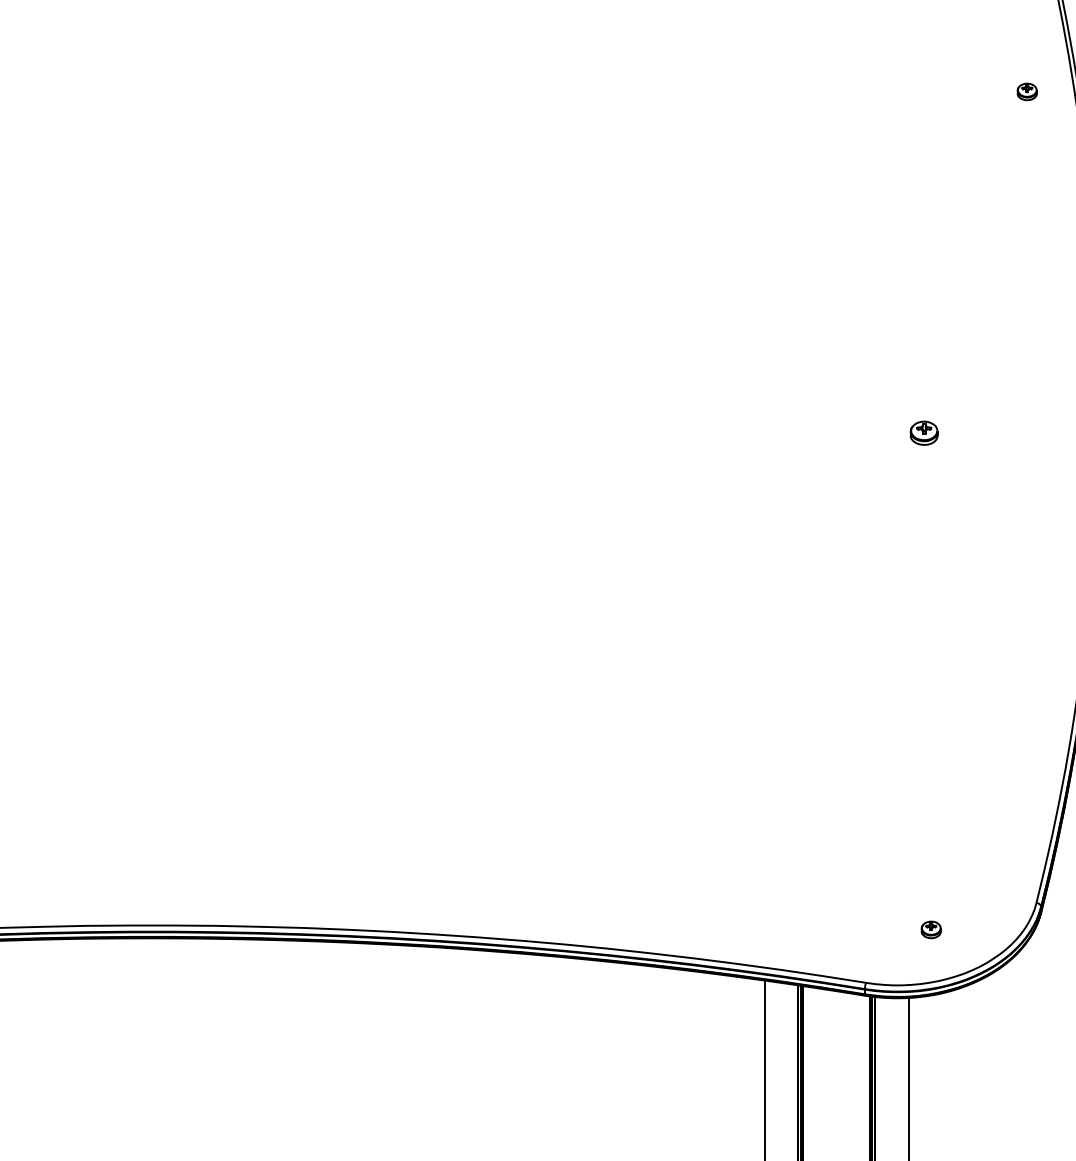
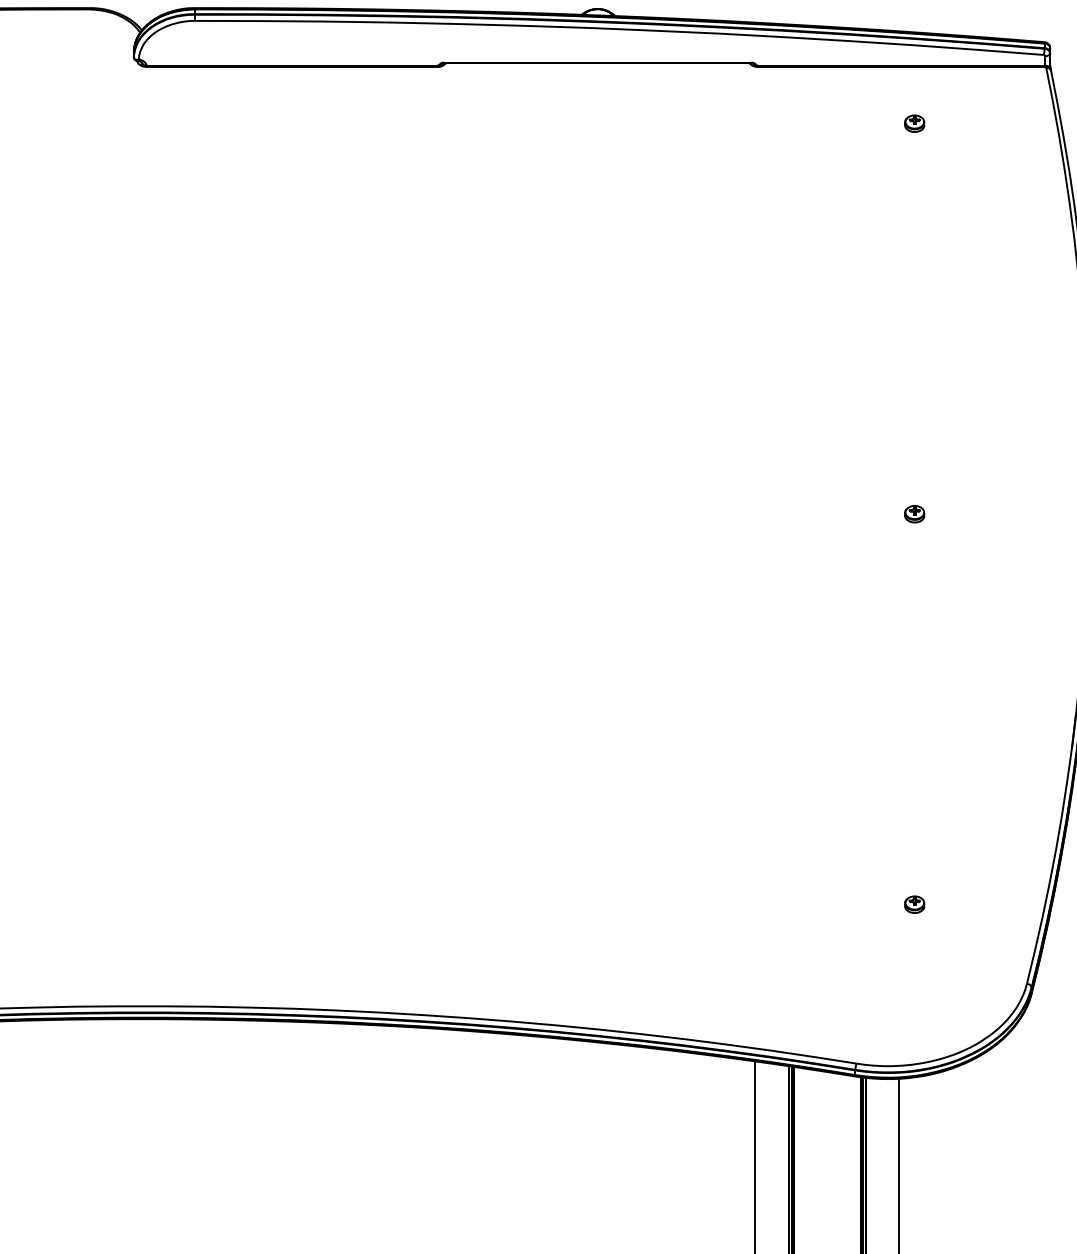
part: (1027, 91) -> (914, 123), moved
part: (924, 433) -> (914, 514), size x0.71
part: (931, 929) -> (914, 904), moved

